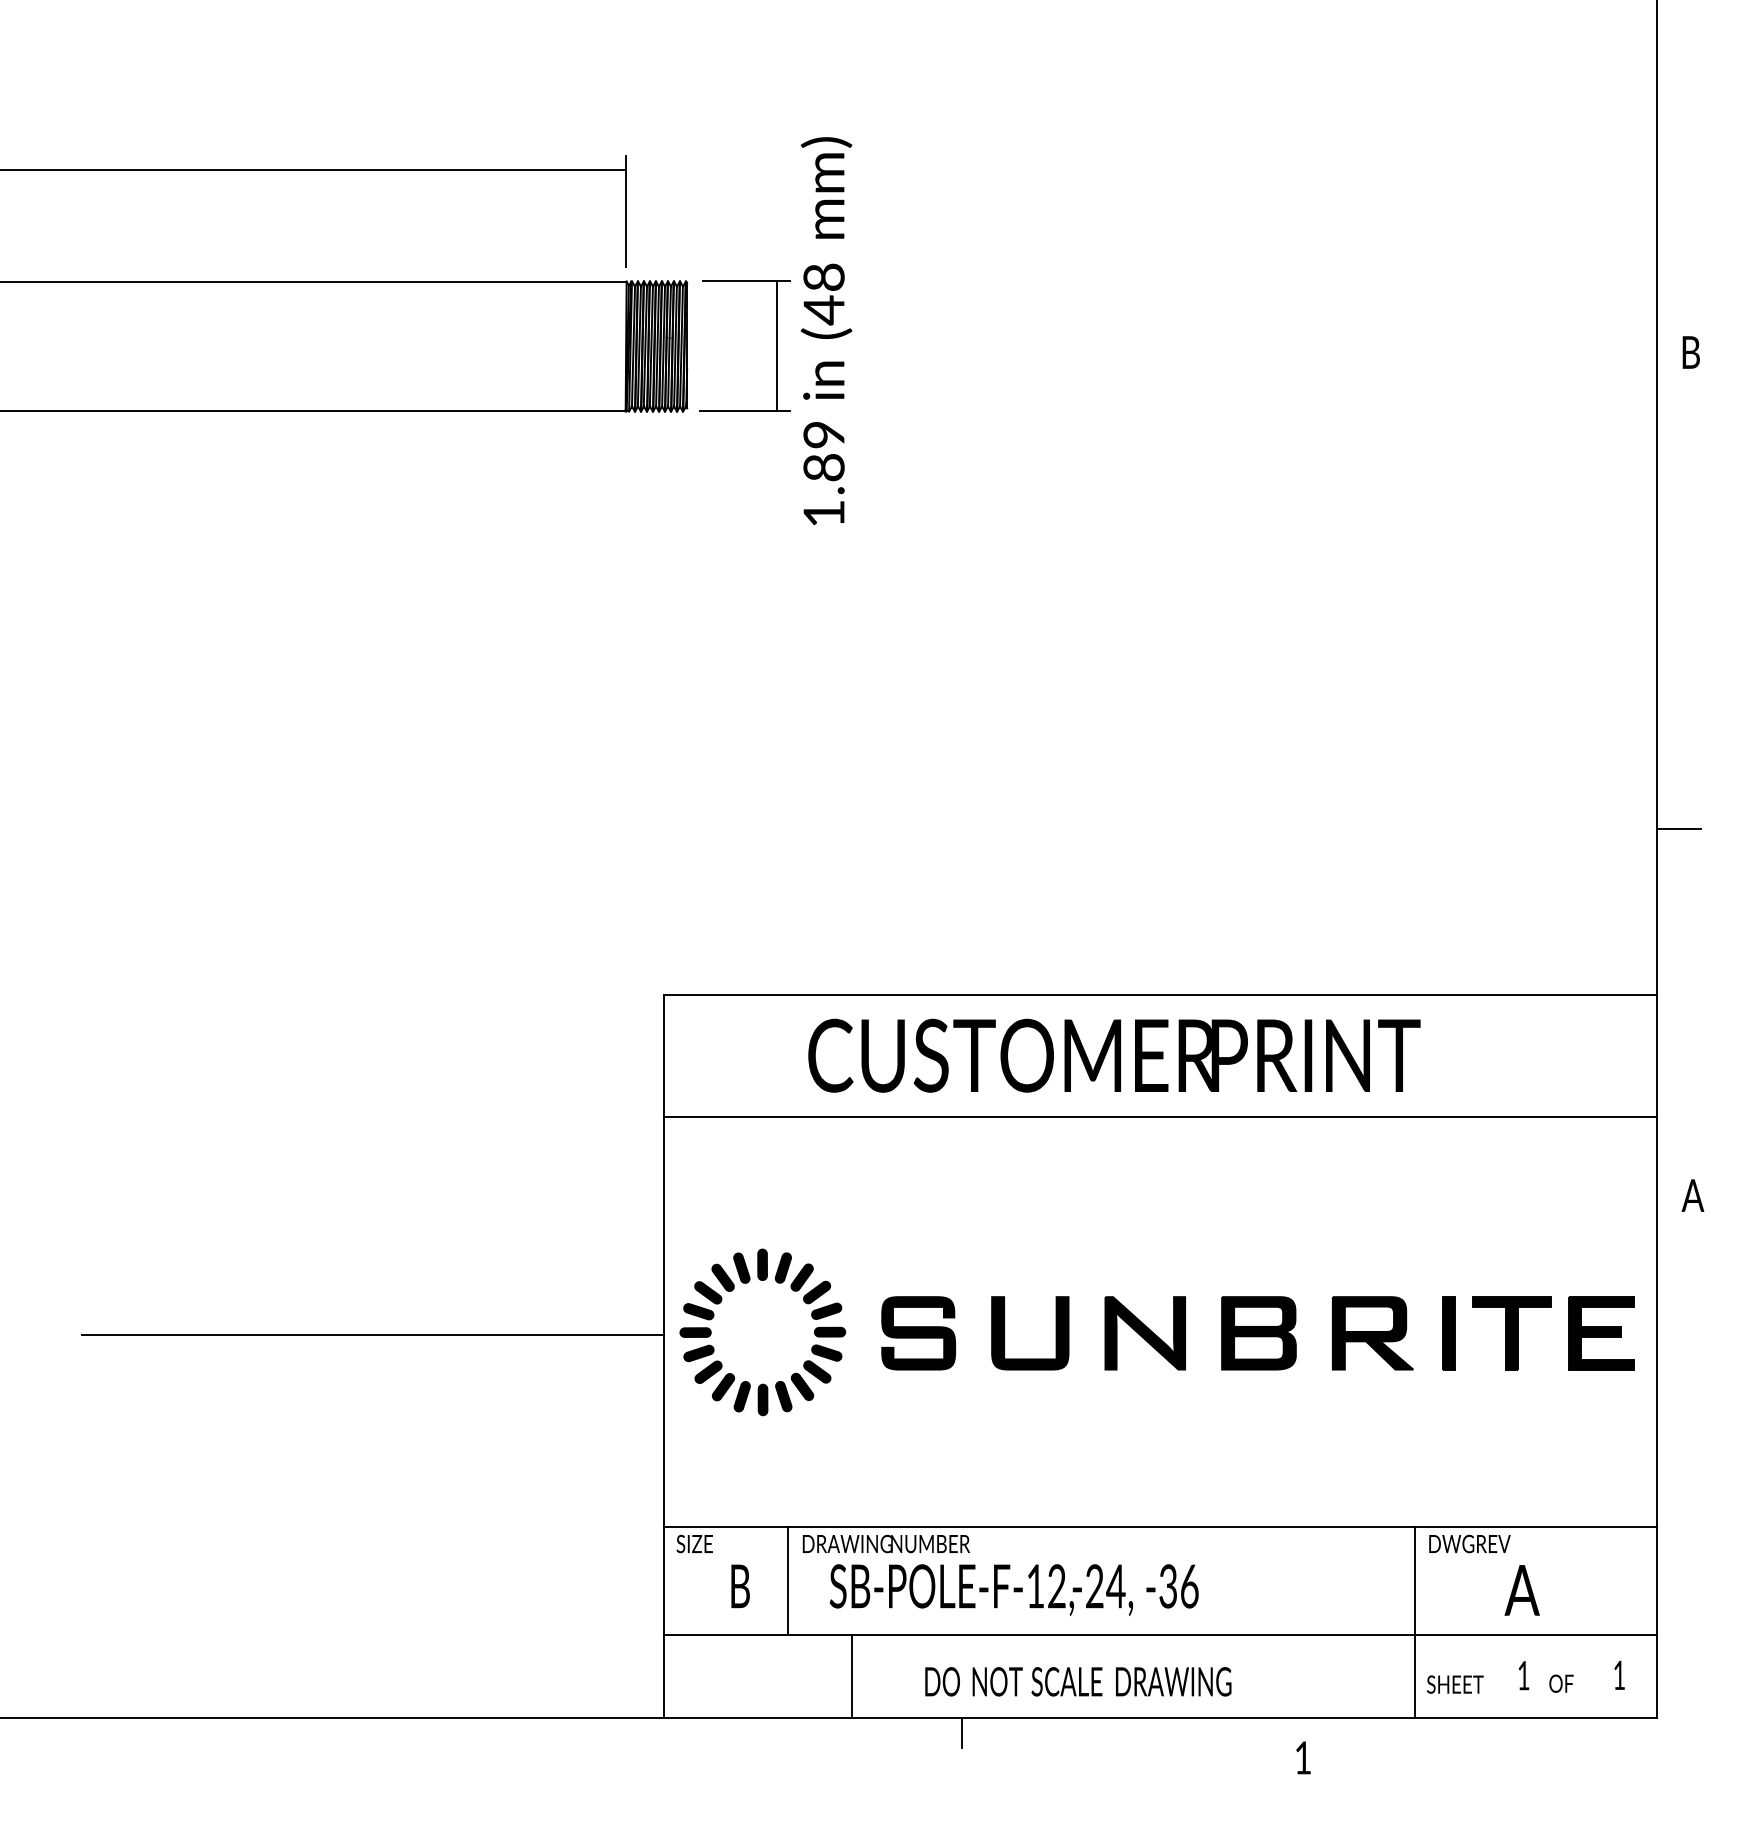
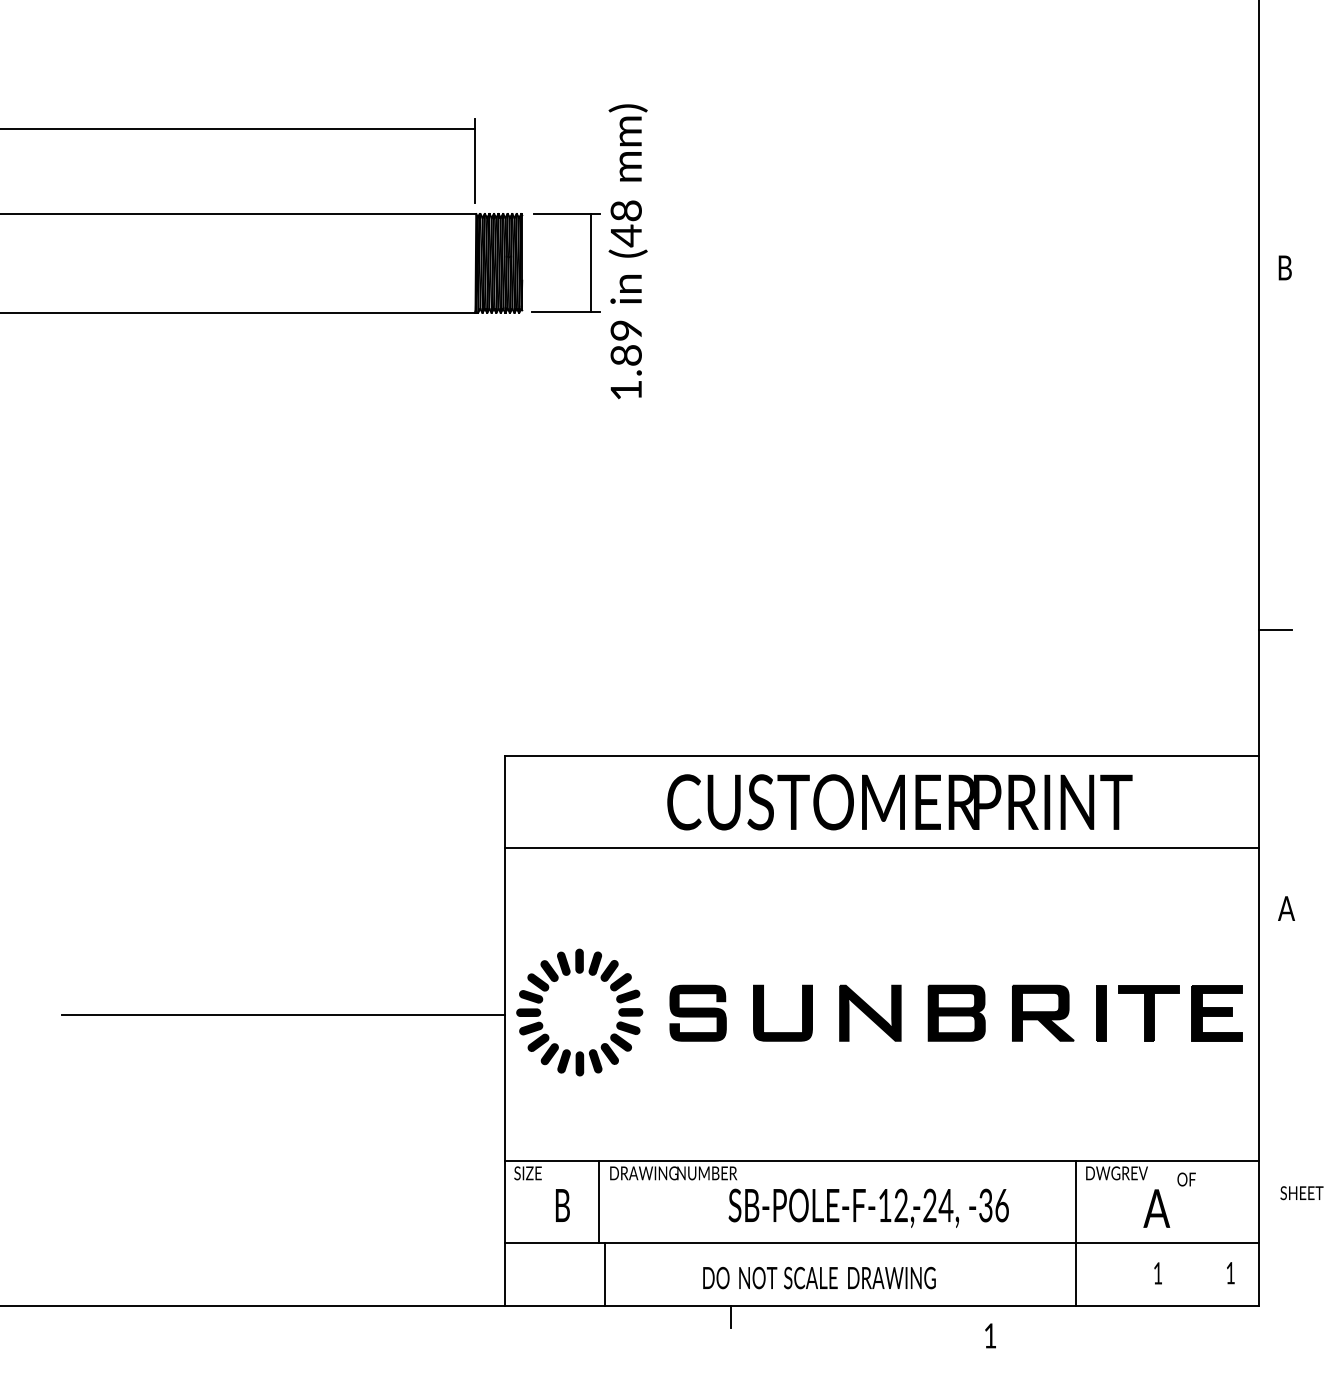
text: (1113, 1055) -> (899, 802), moved
text: (1013, 1588) -> (868, 1207), moved
line: (851, 1675) -> (605, 1273), moved
text: (1561, 1683) -> (1186, 1179), moved
text: (1454, 1685) -> (1301, 1193), moved

